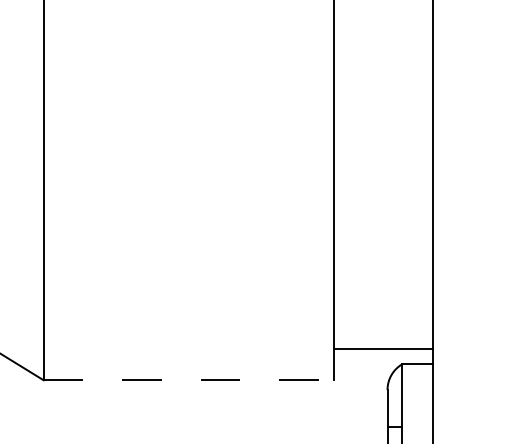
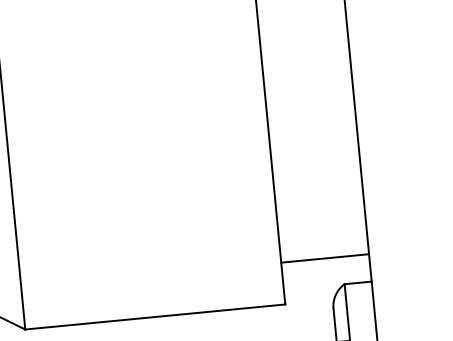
line: (383, 348) -> (325, 258), moved
line: (189, 380) -> (155, 317), dashed -> solid

